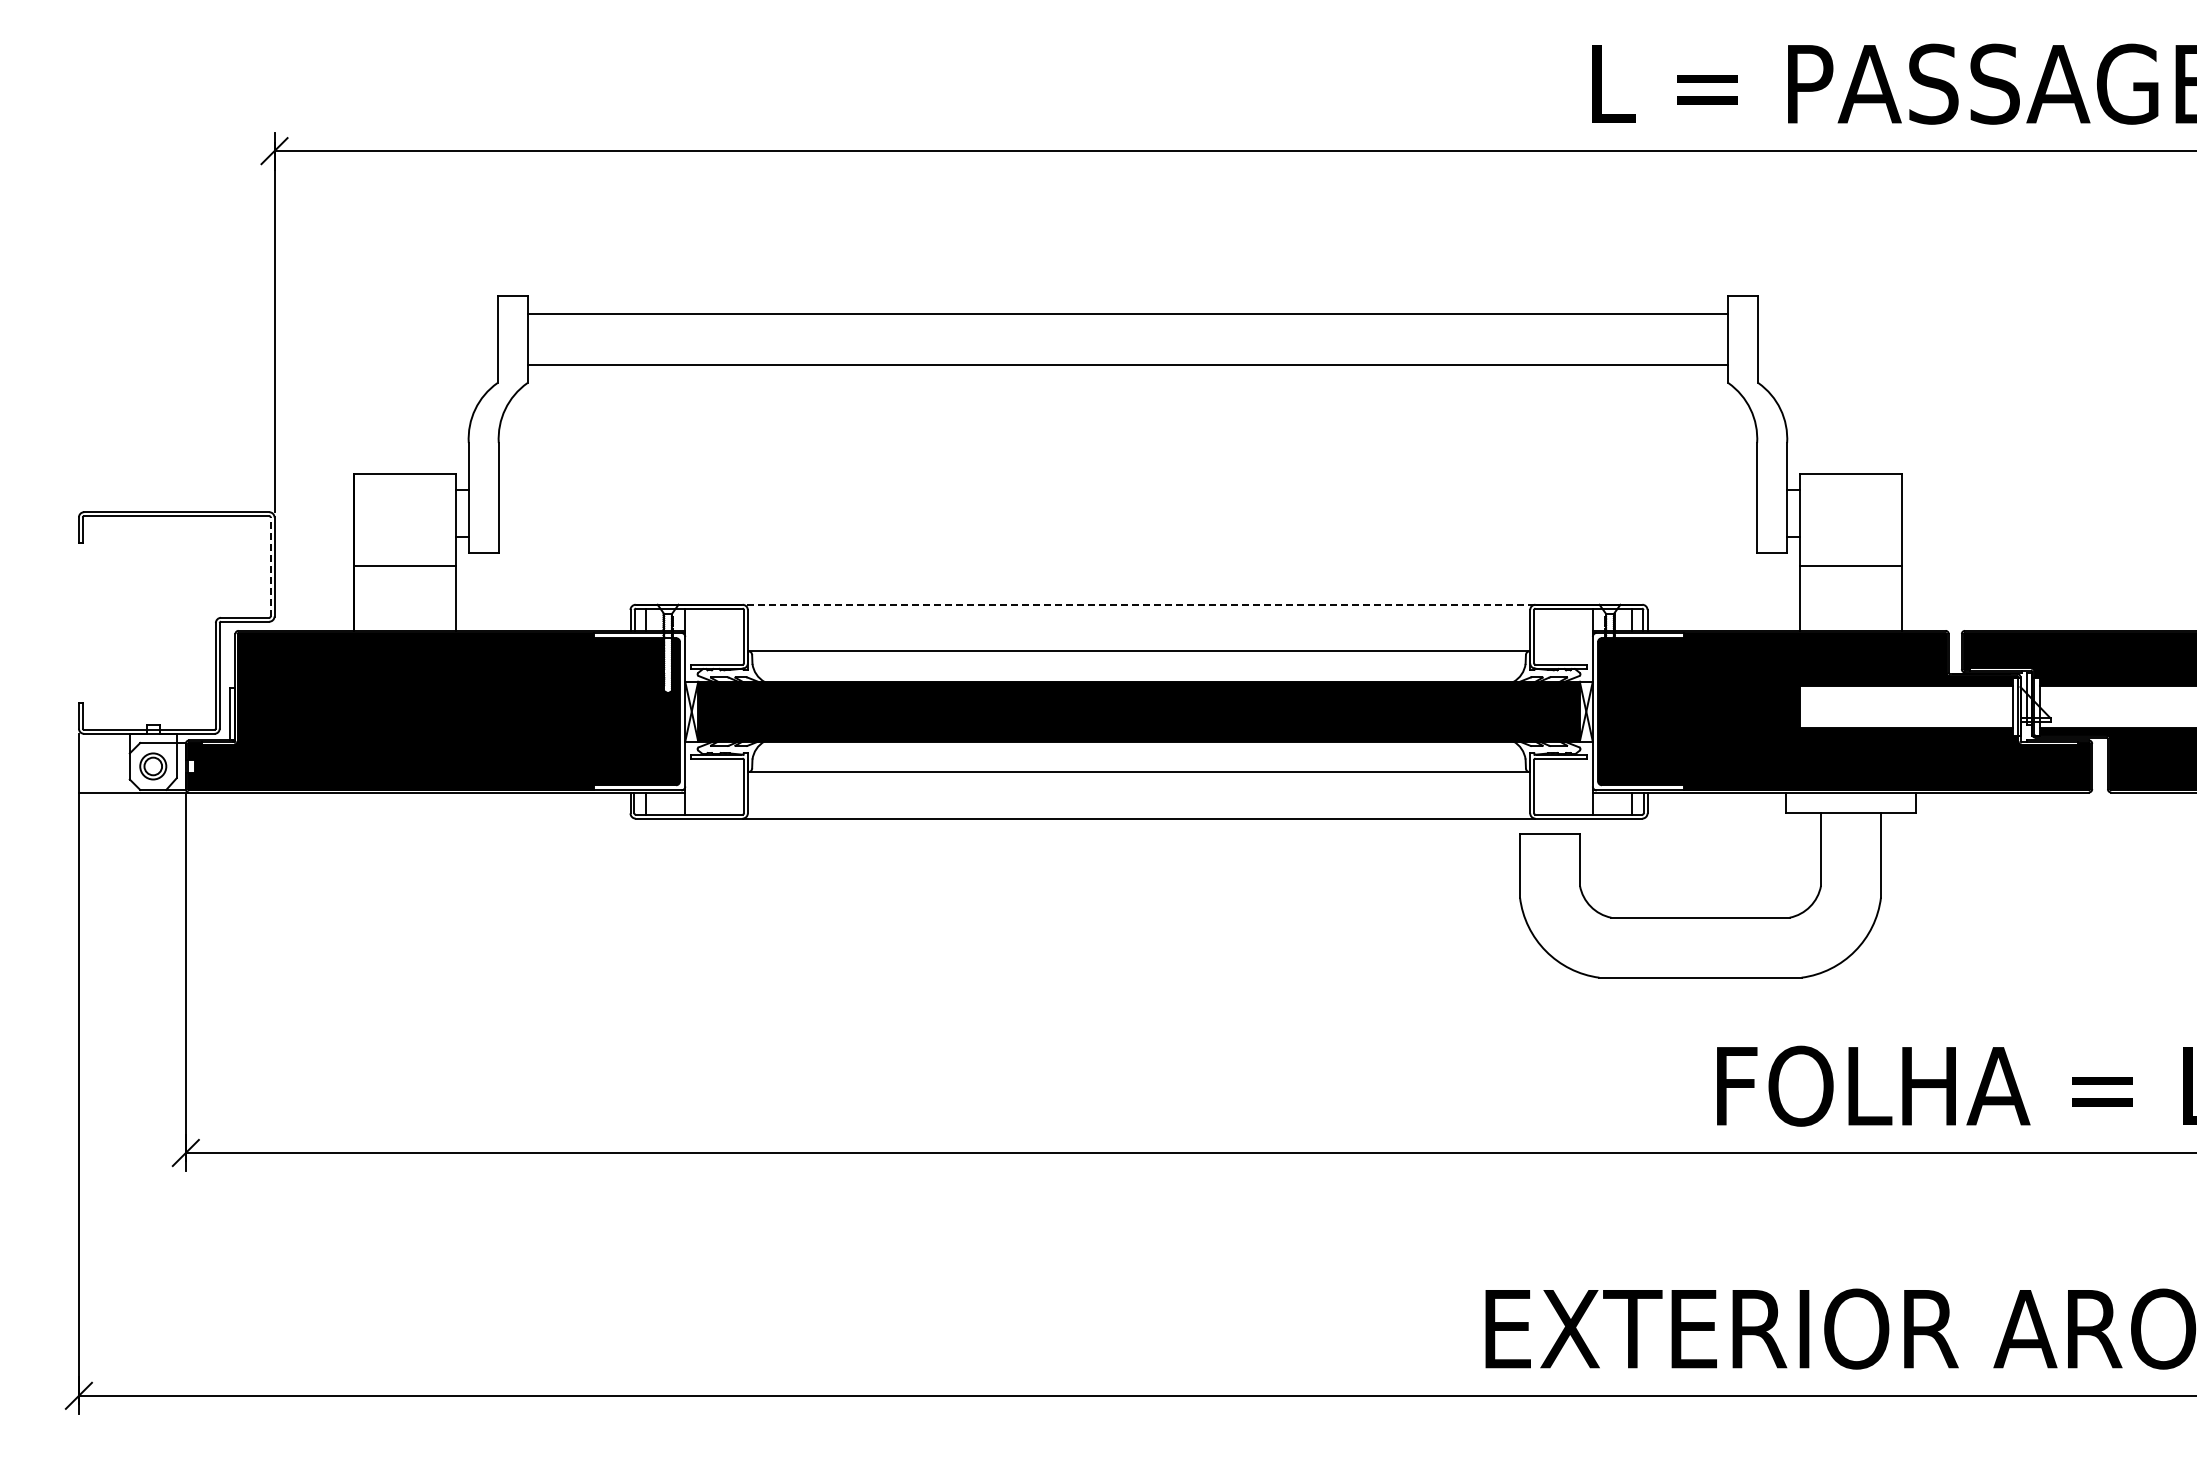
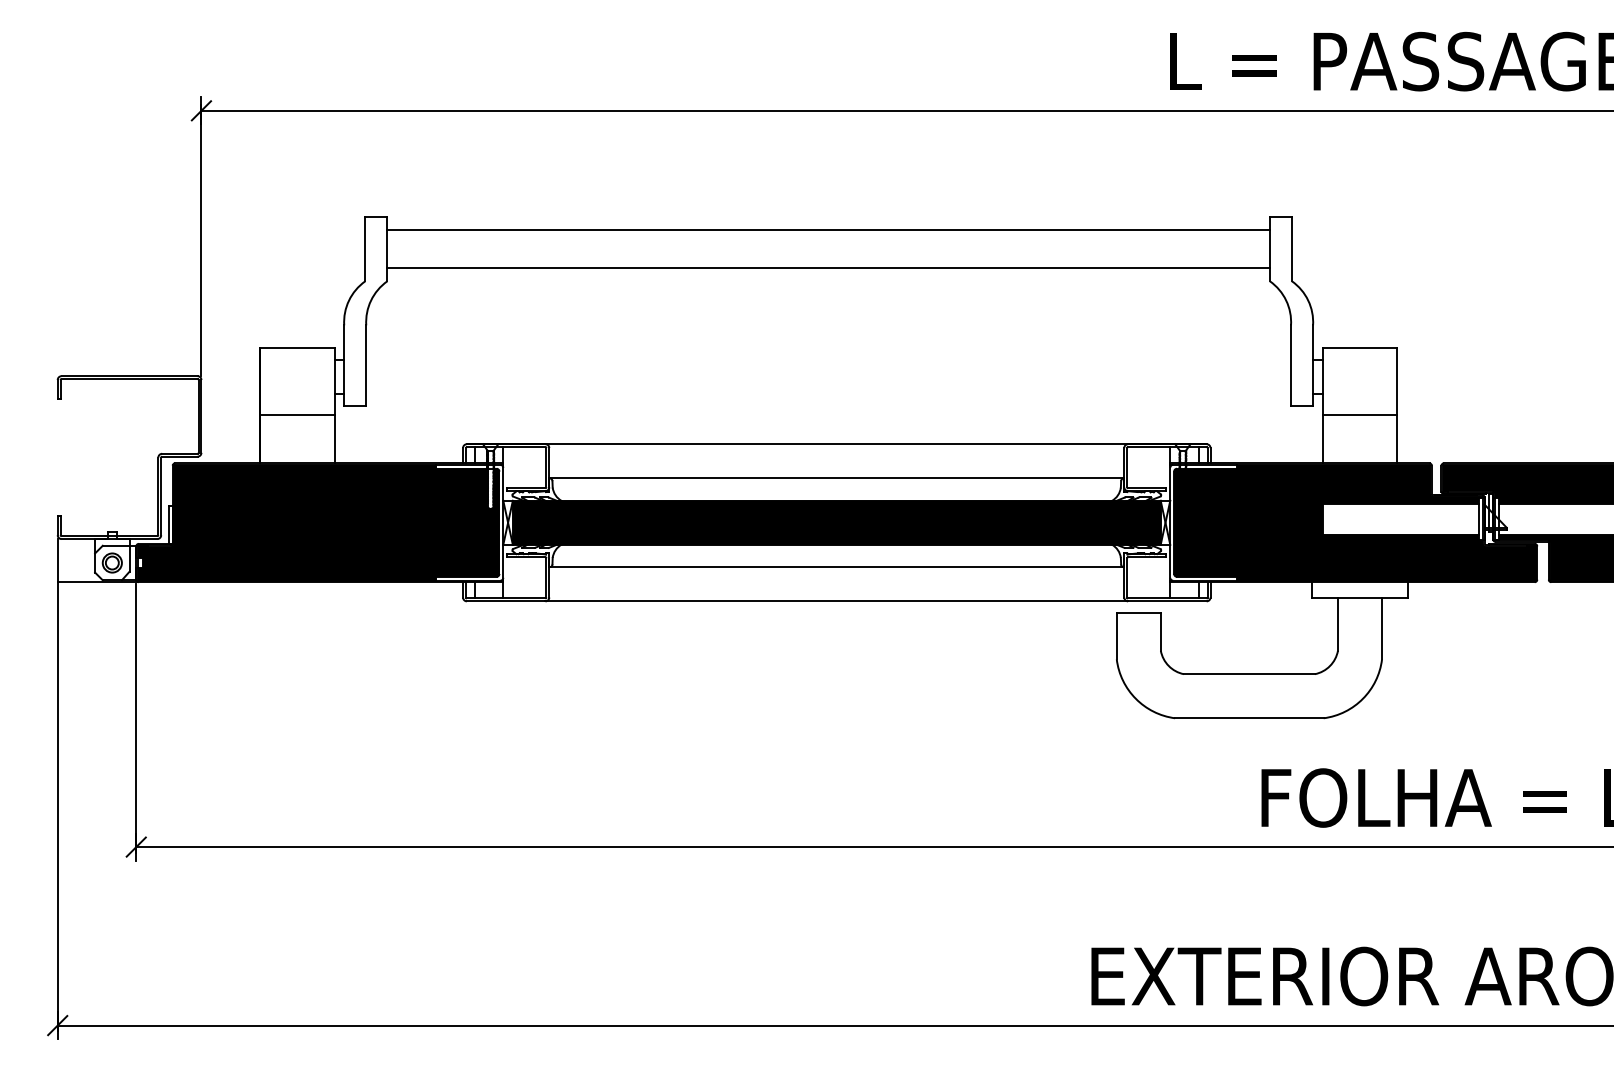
line: (270, 566) -> (198, 416), dashed -> solid
line: (1138, 604) -> (836, 444), dashed -> solid

